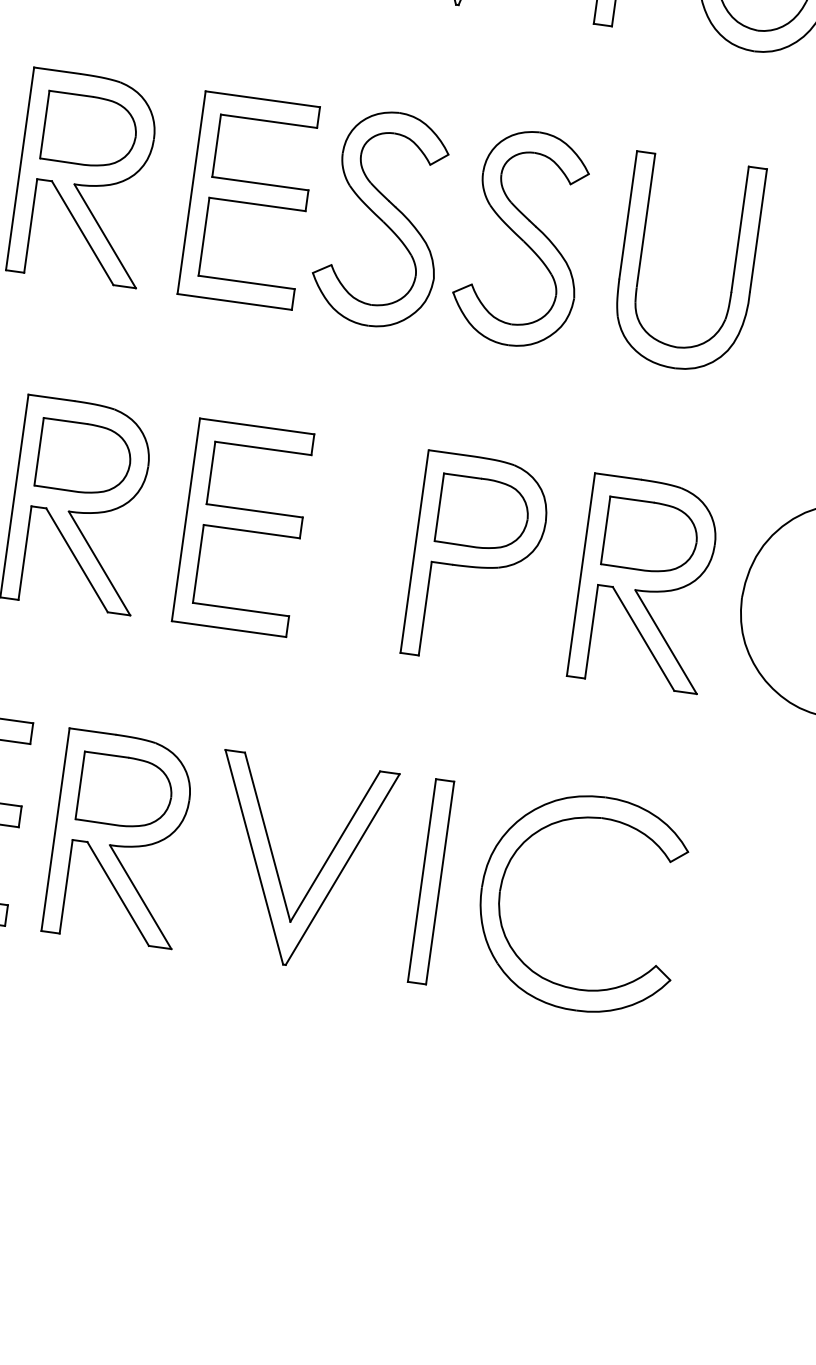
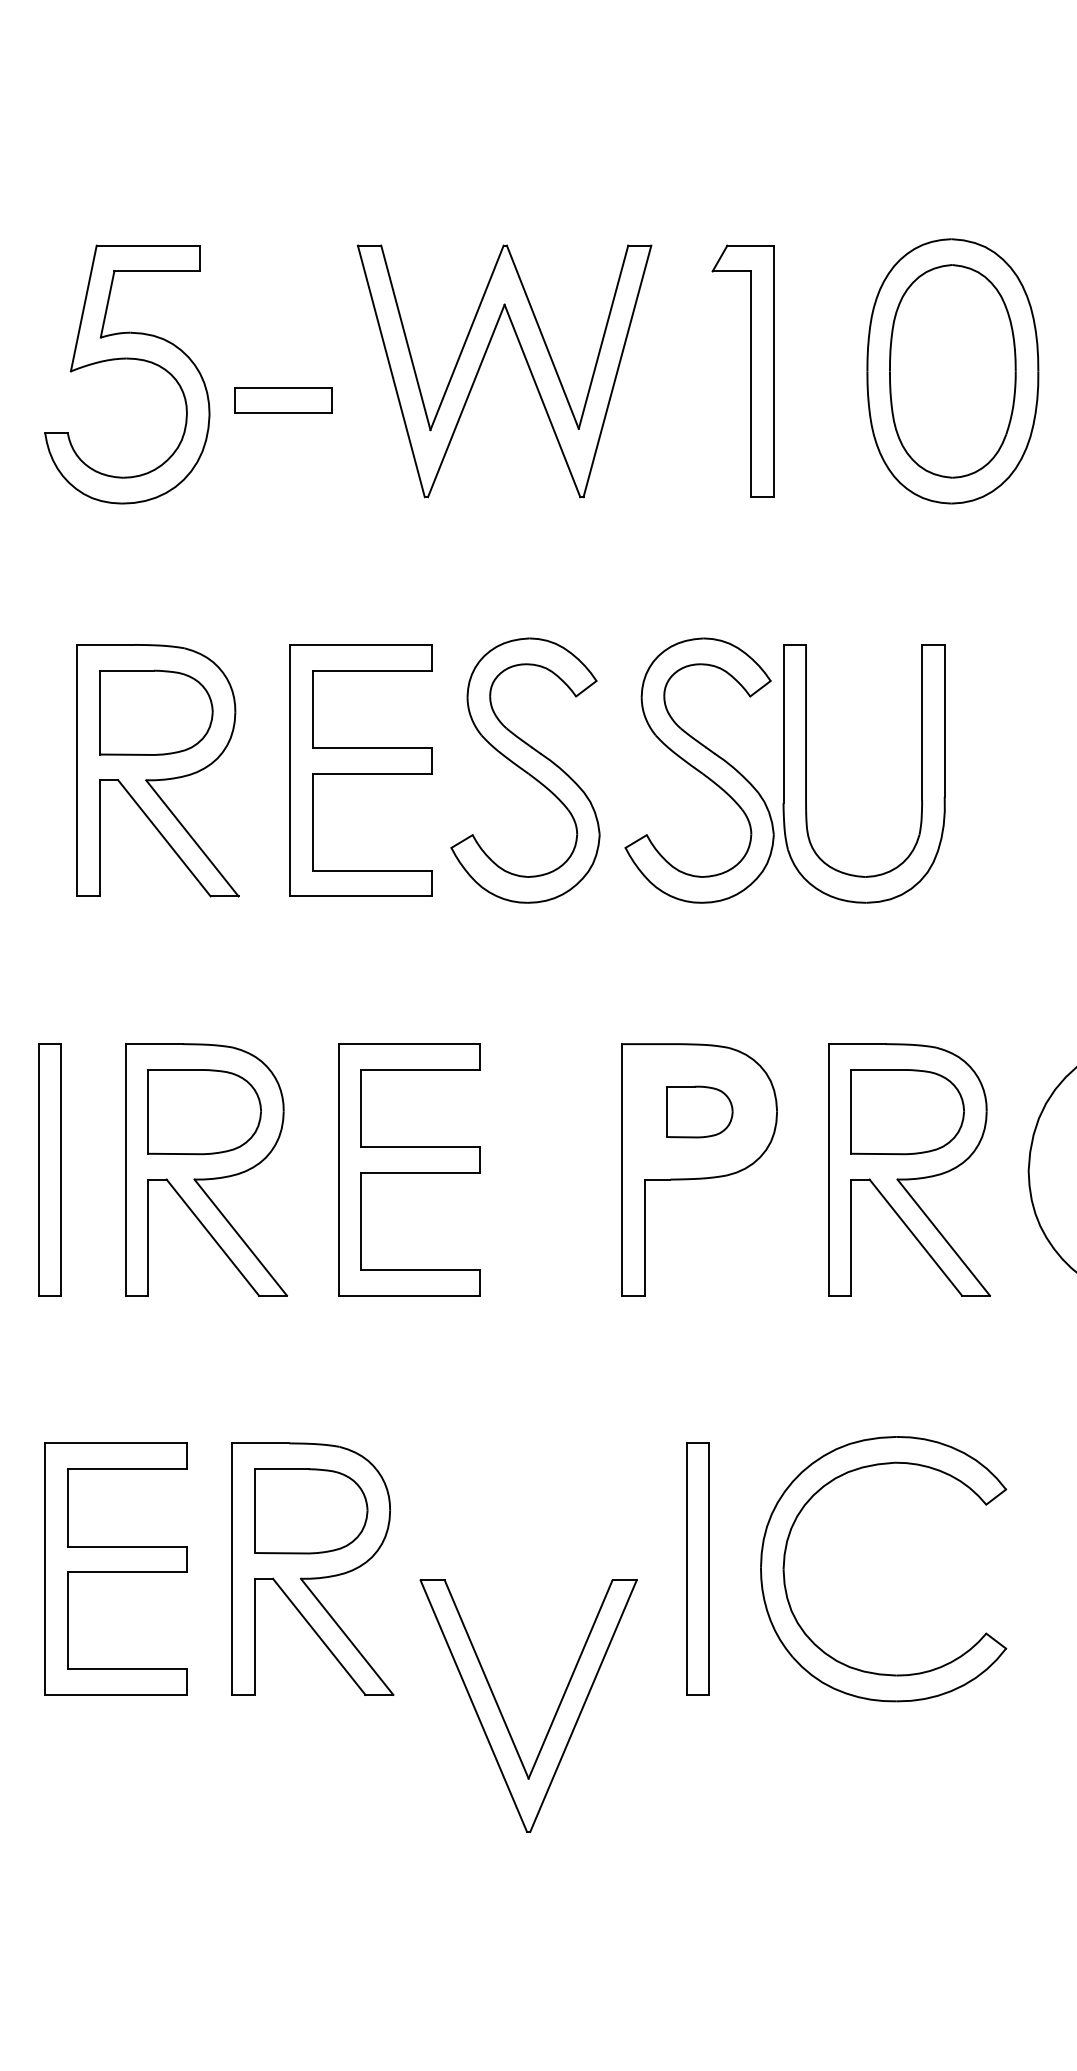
part: (641, 257) -> (806, 773), moved
part: (483, 513) -> (699, 1111), size x0.6
part: (276, 866) -> (502, 1713), moved

